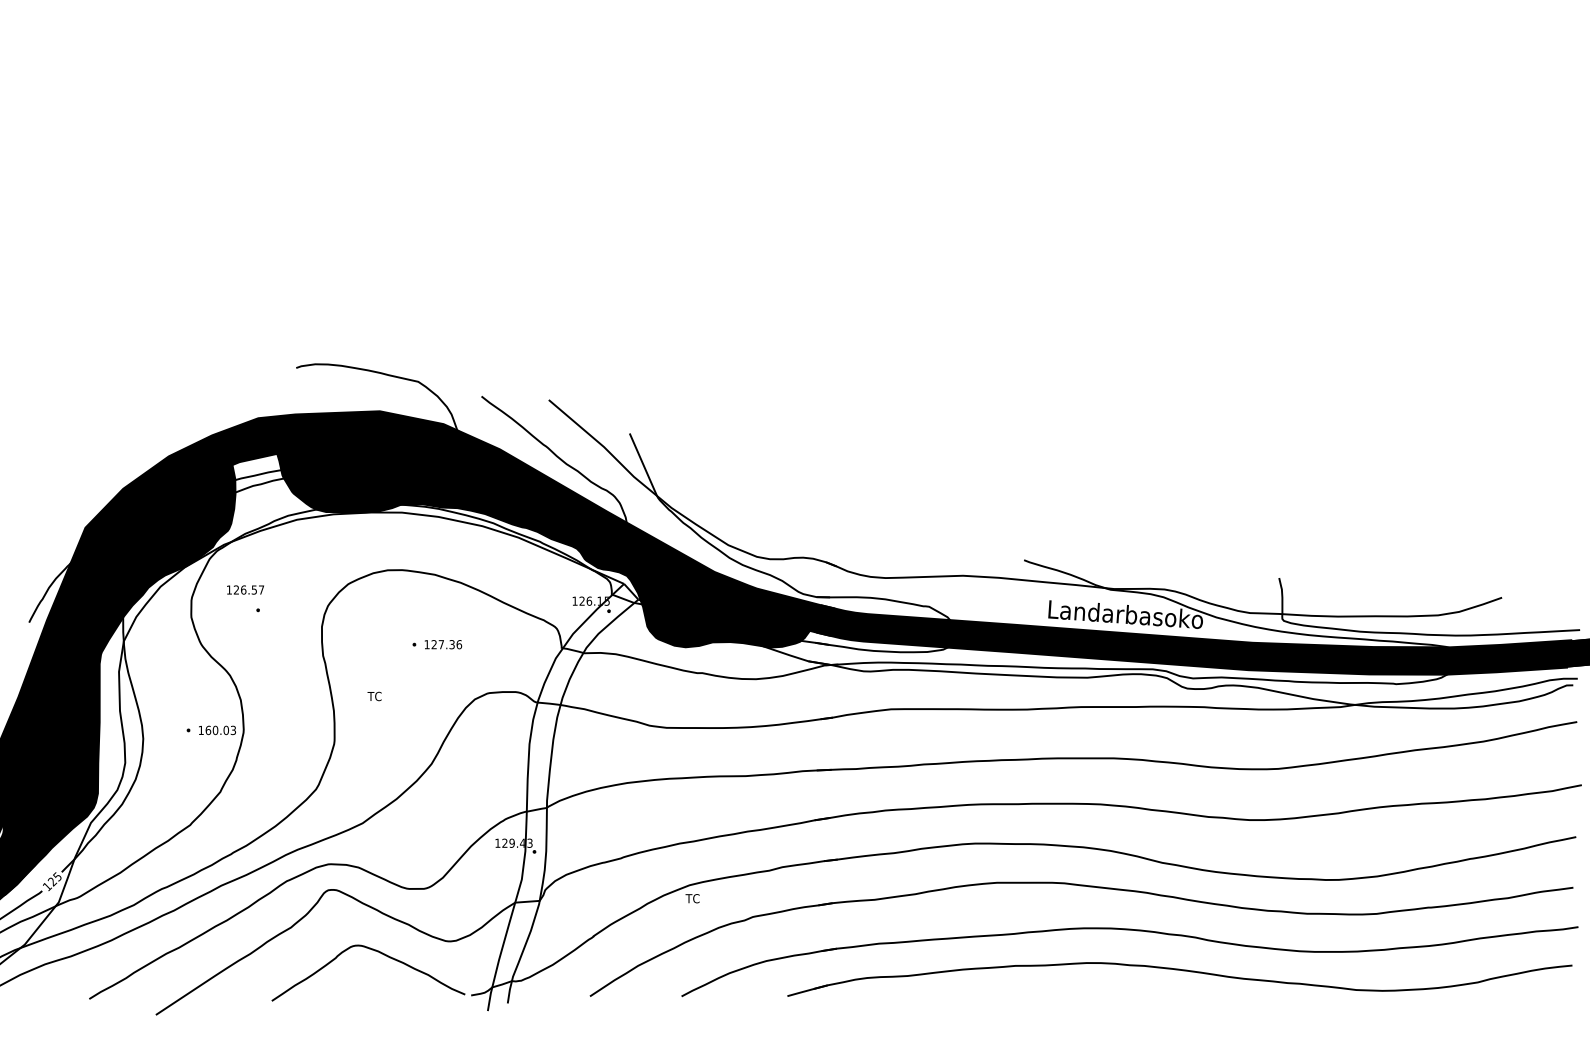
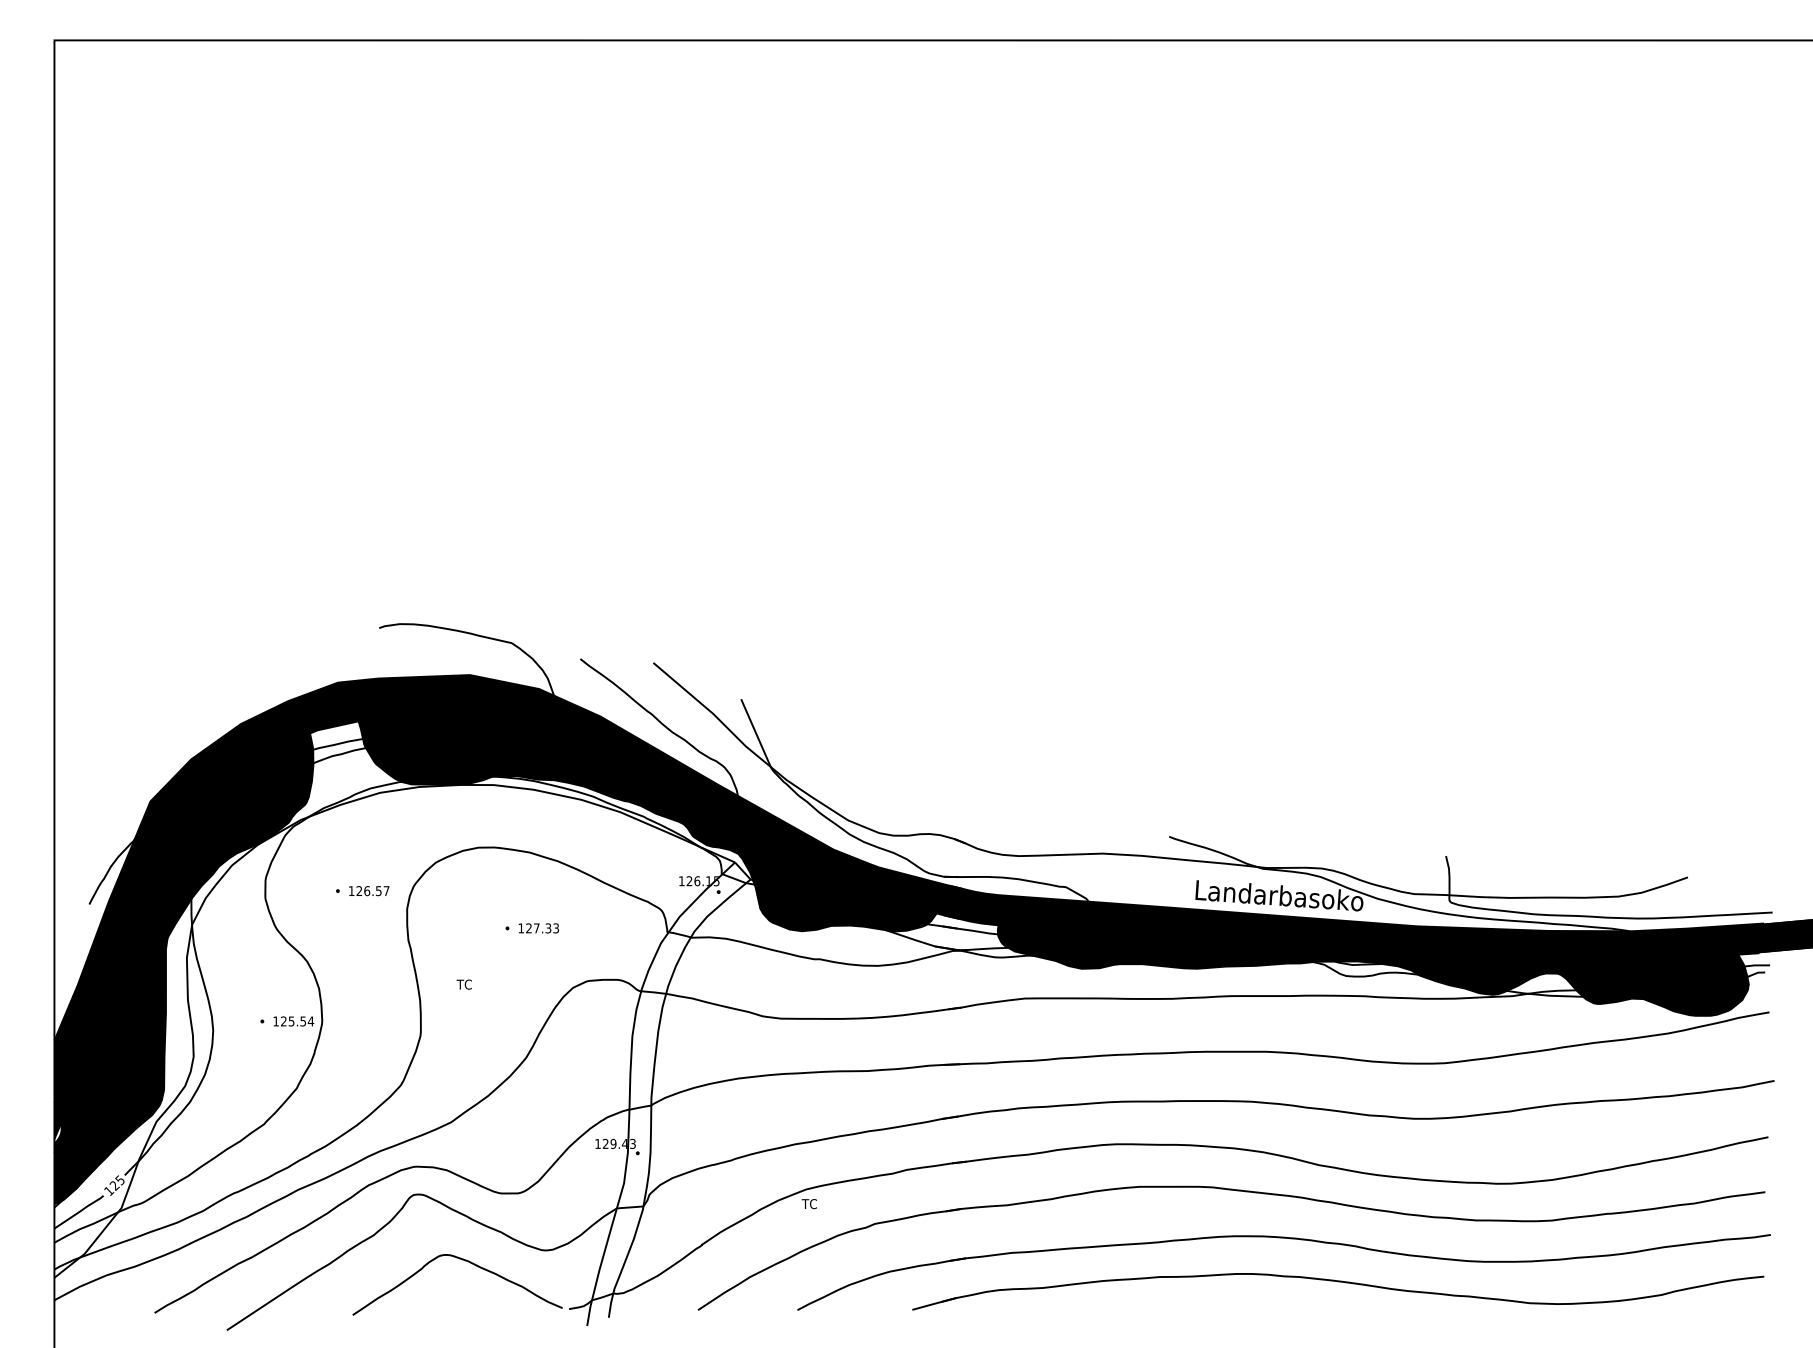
text: (245, 590) -> (369, 891), moved
text: (459, 644) -> (556, 928), 127.36 -> 127.33
fill: (1211, 677) -> (1372, 963), added
text: (220, 730) -> (297, 1021), 160.03 -> 125.54

